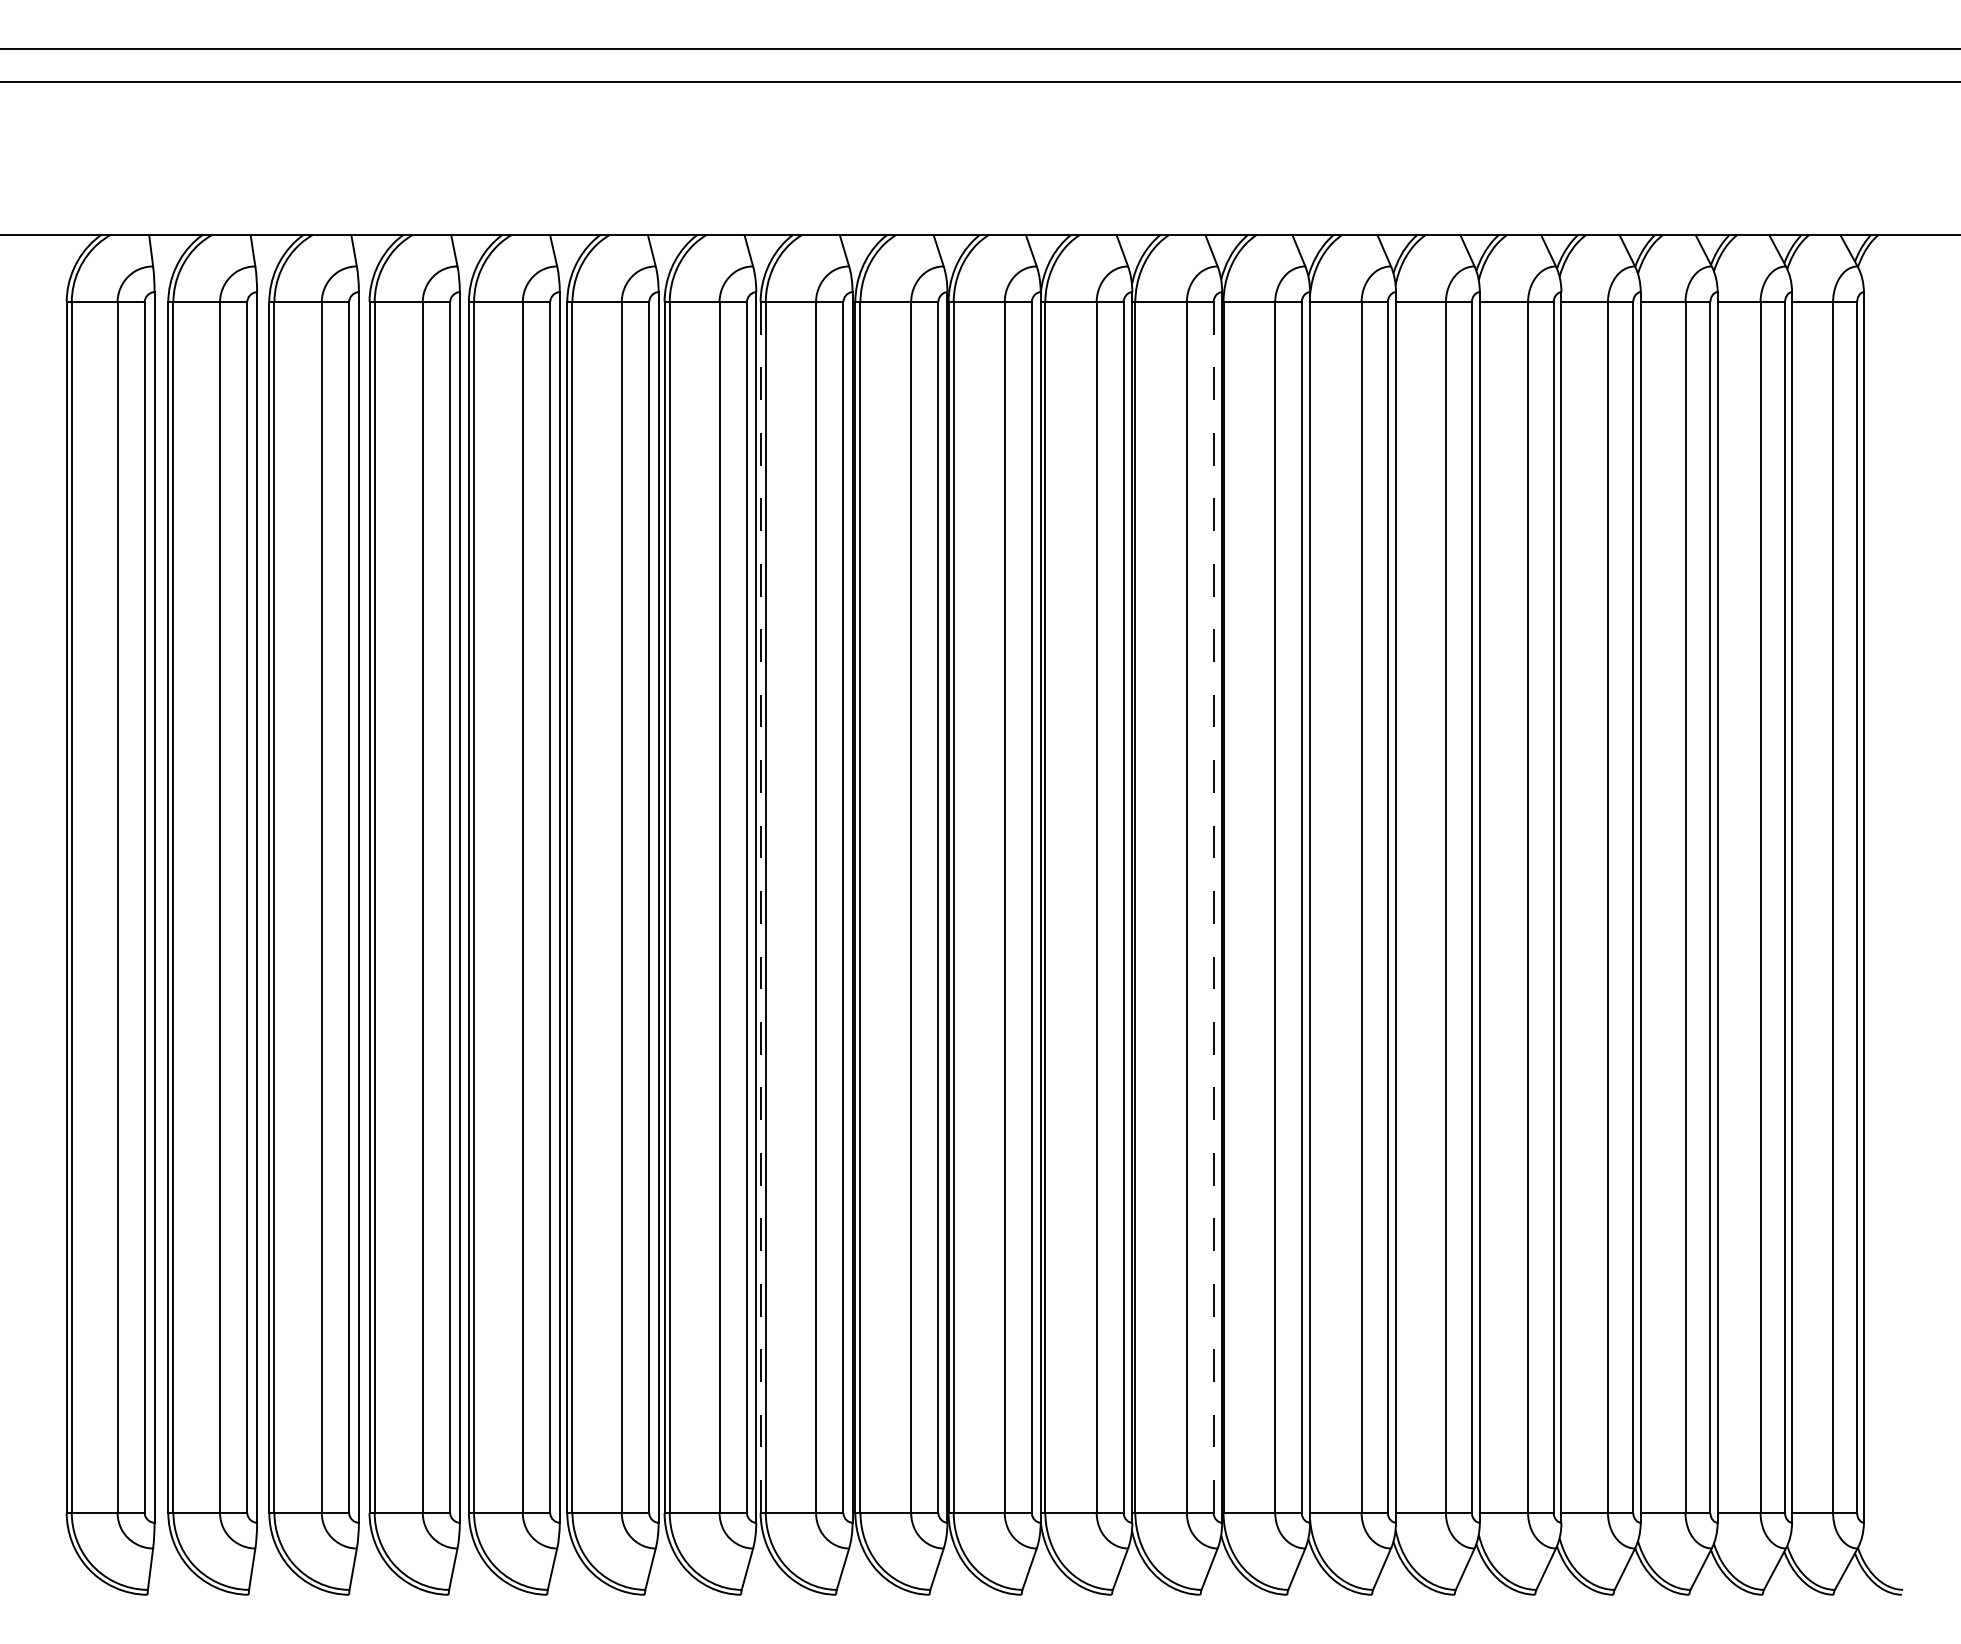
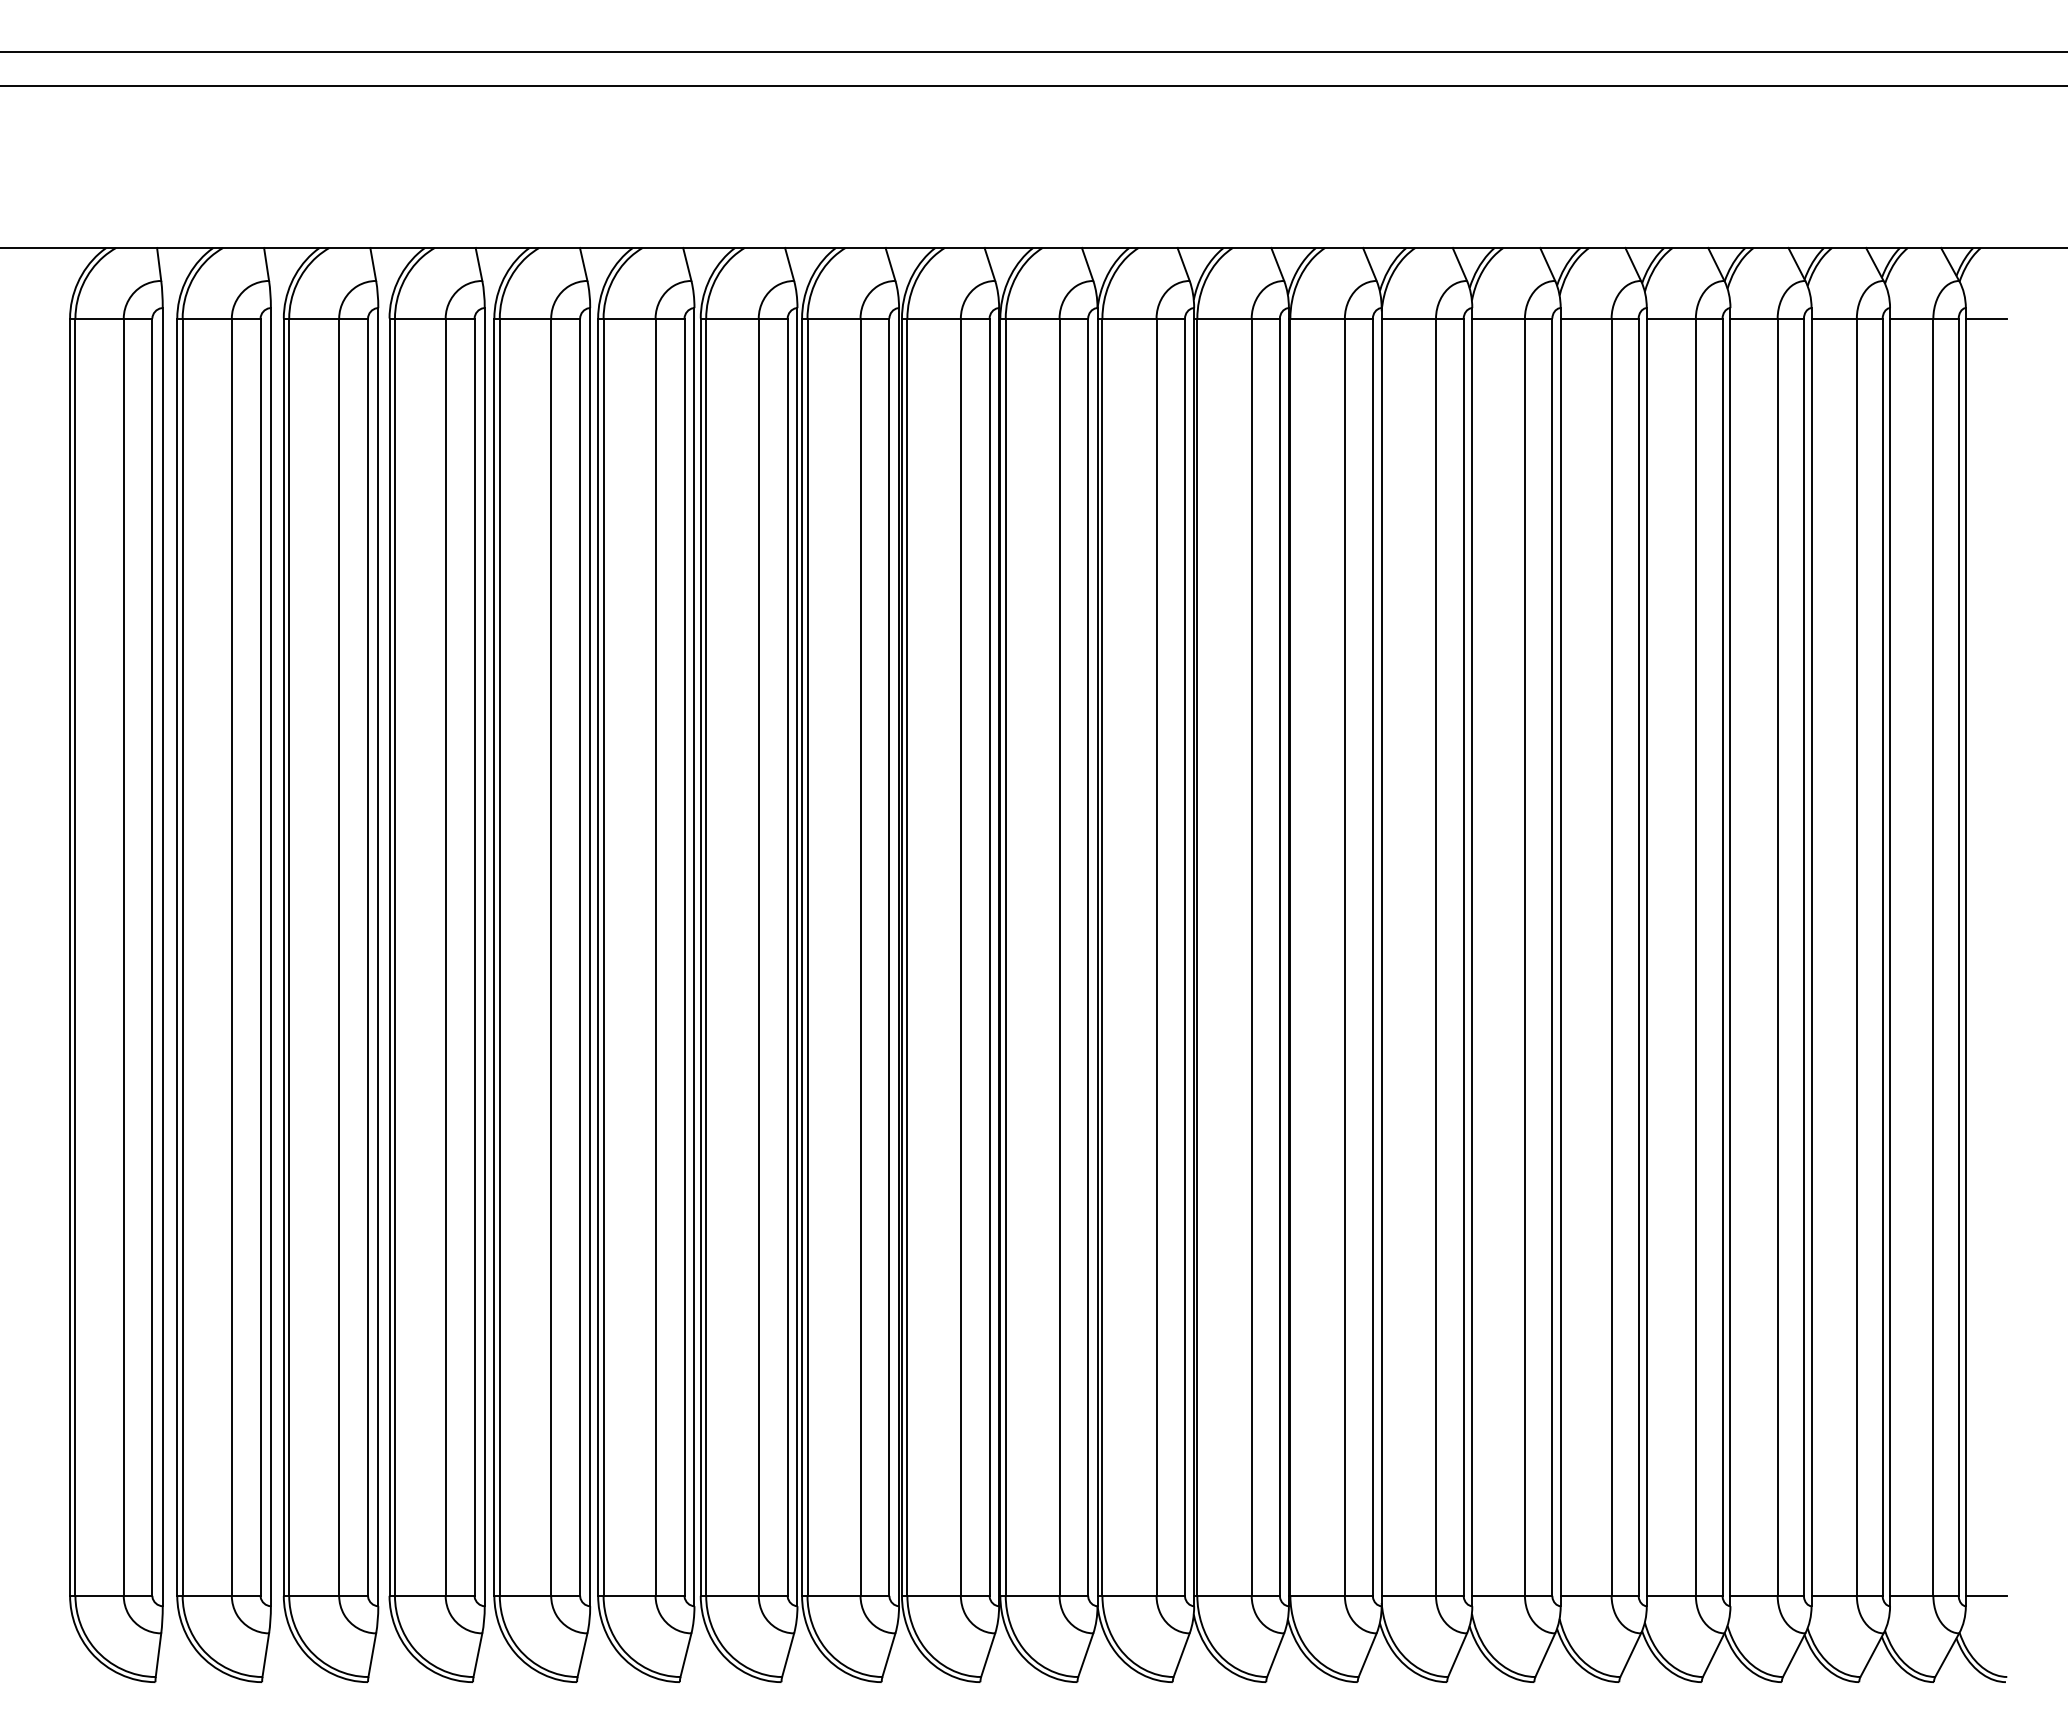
line: (1883, 302) -> (1986, 318), added
line: (761, 907) -> (802, 957), dashed -> solid
line: (1213, 907) -> (1279, 957), dashed -> solid
line: (1883, 1512) -> (1986, 1595), added

